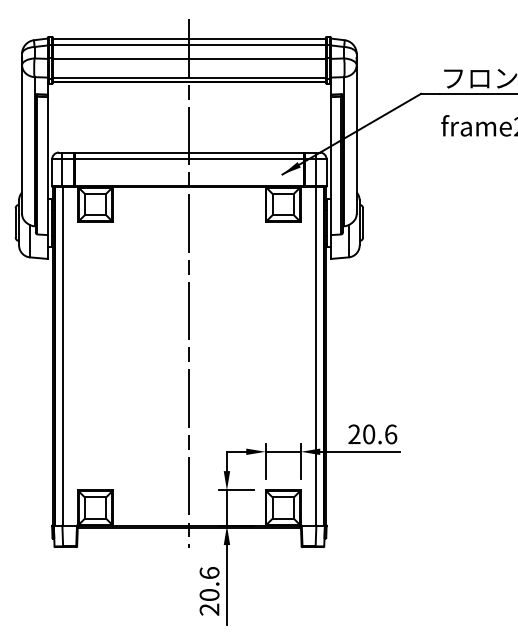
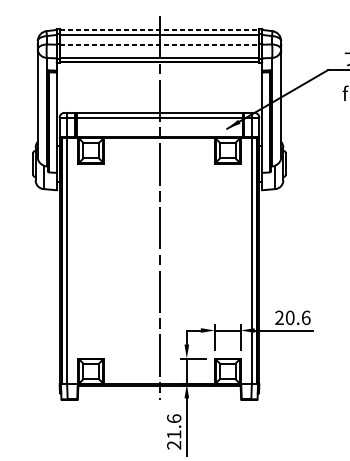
line: (189, 38) -> (159, 29), solid -> dashed
line: (189, 58) -> (159, 44), solid -> dashed
text: (209, 594) -> (174, 434), 20.6 -> 21.6

